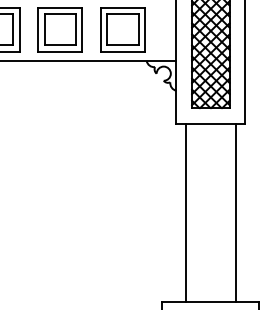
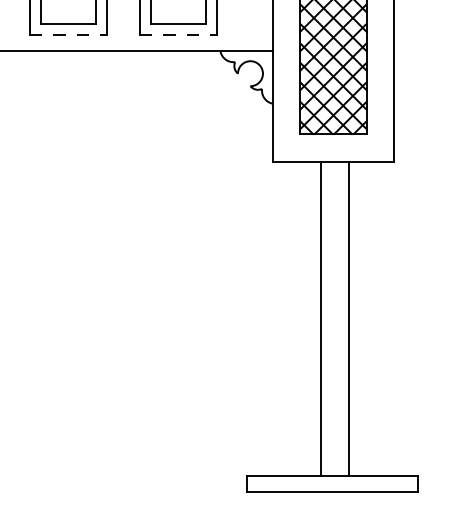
line: (60, 51) -> (68, 34), solid -> dashed
line: (122, 51) -> (177, 34), solid -> dashed
line: (185, 212) -> (320, 318), moved
line: (235, 212) -> (348, 318), moved

